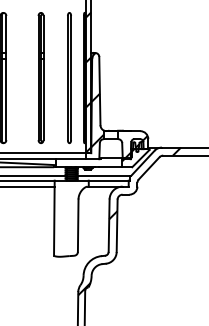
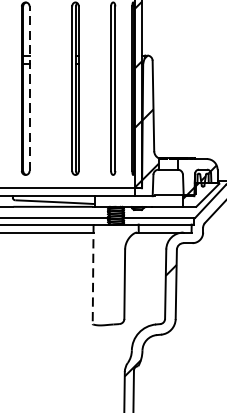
line: (6, 77) -> (29, 87), solid -> dashed
line: (54, 218) -> (93, 274), solid -> dashed

